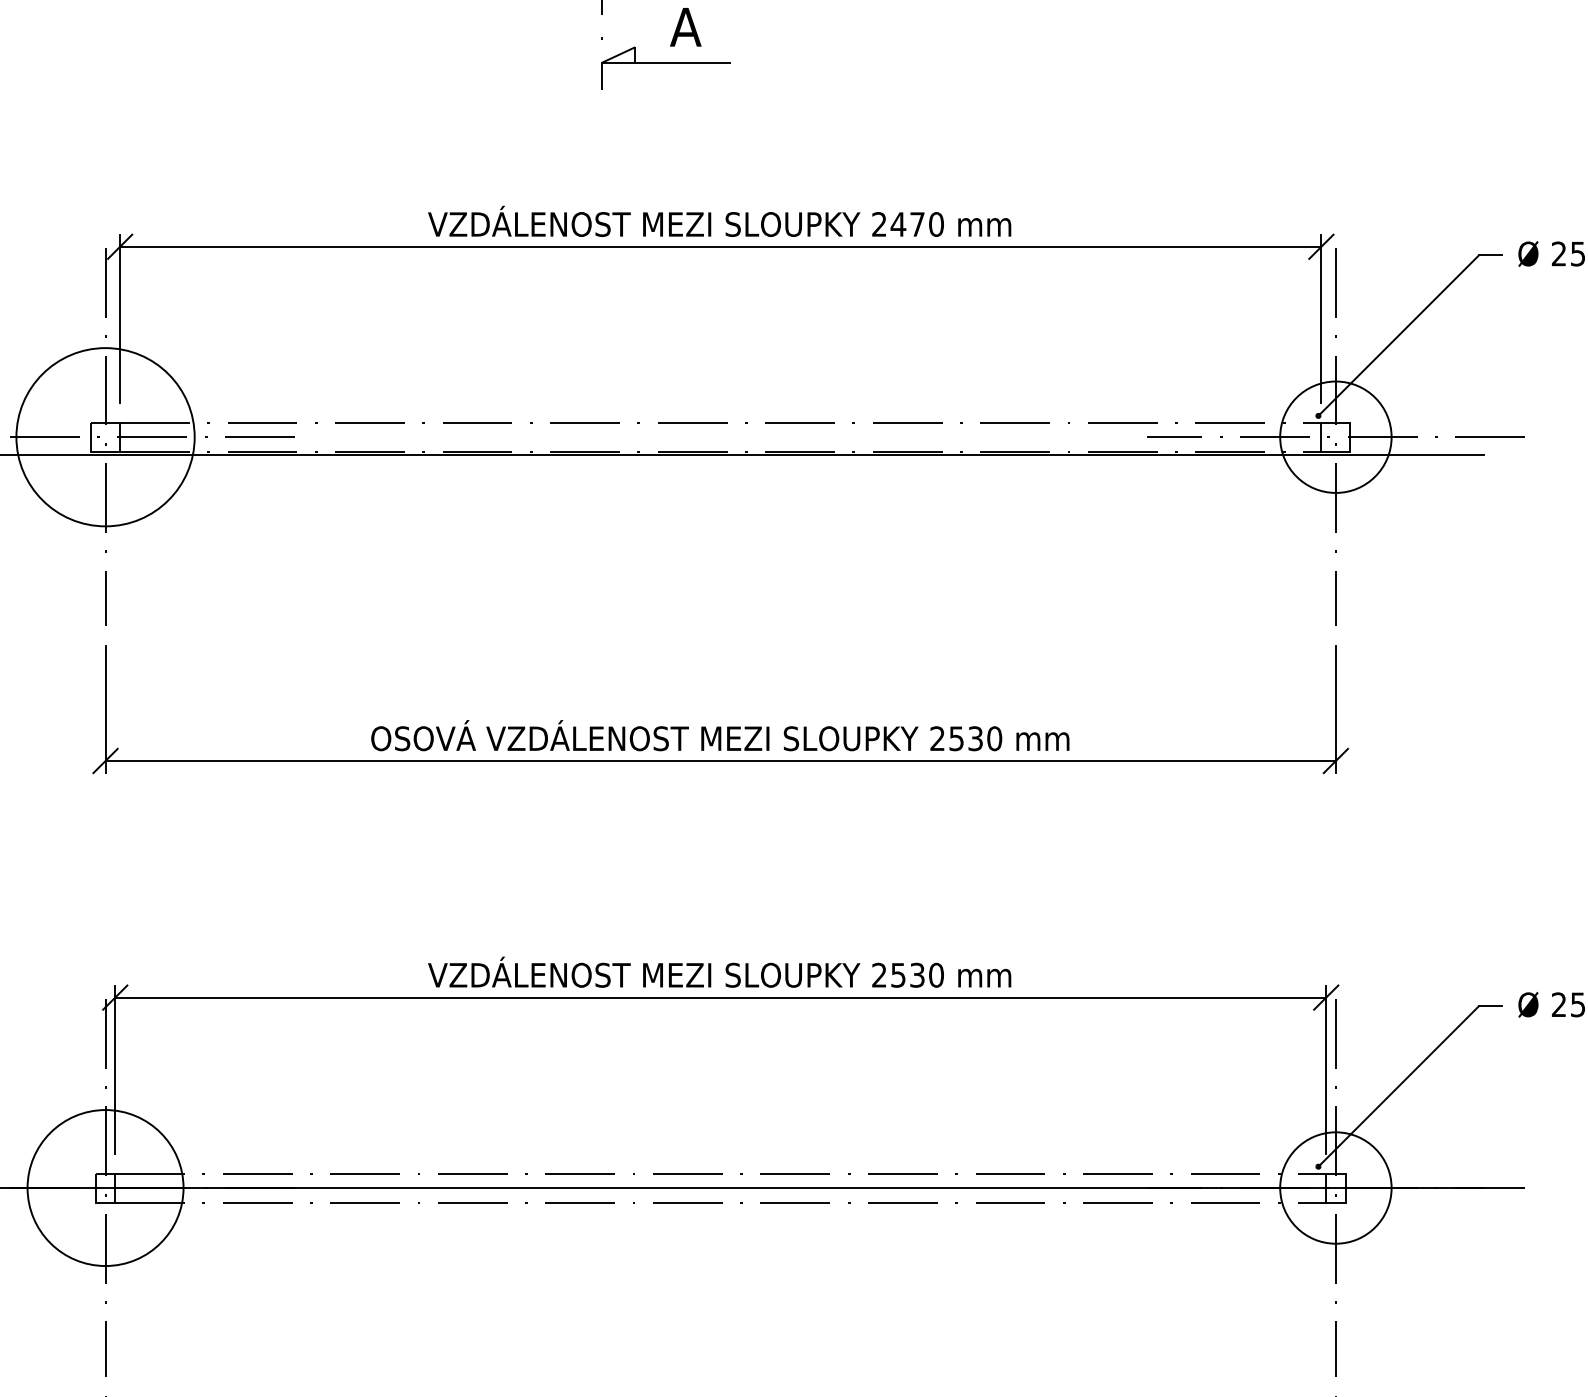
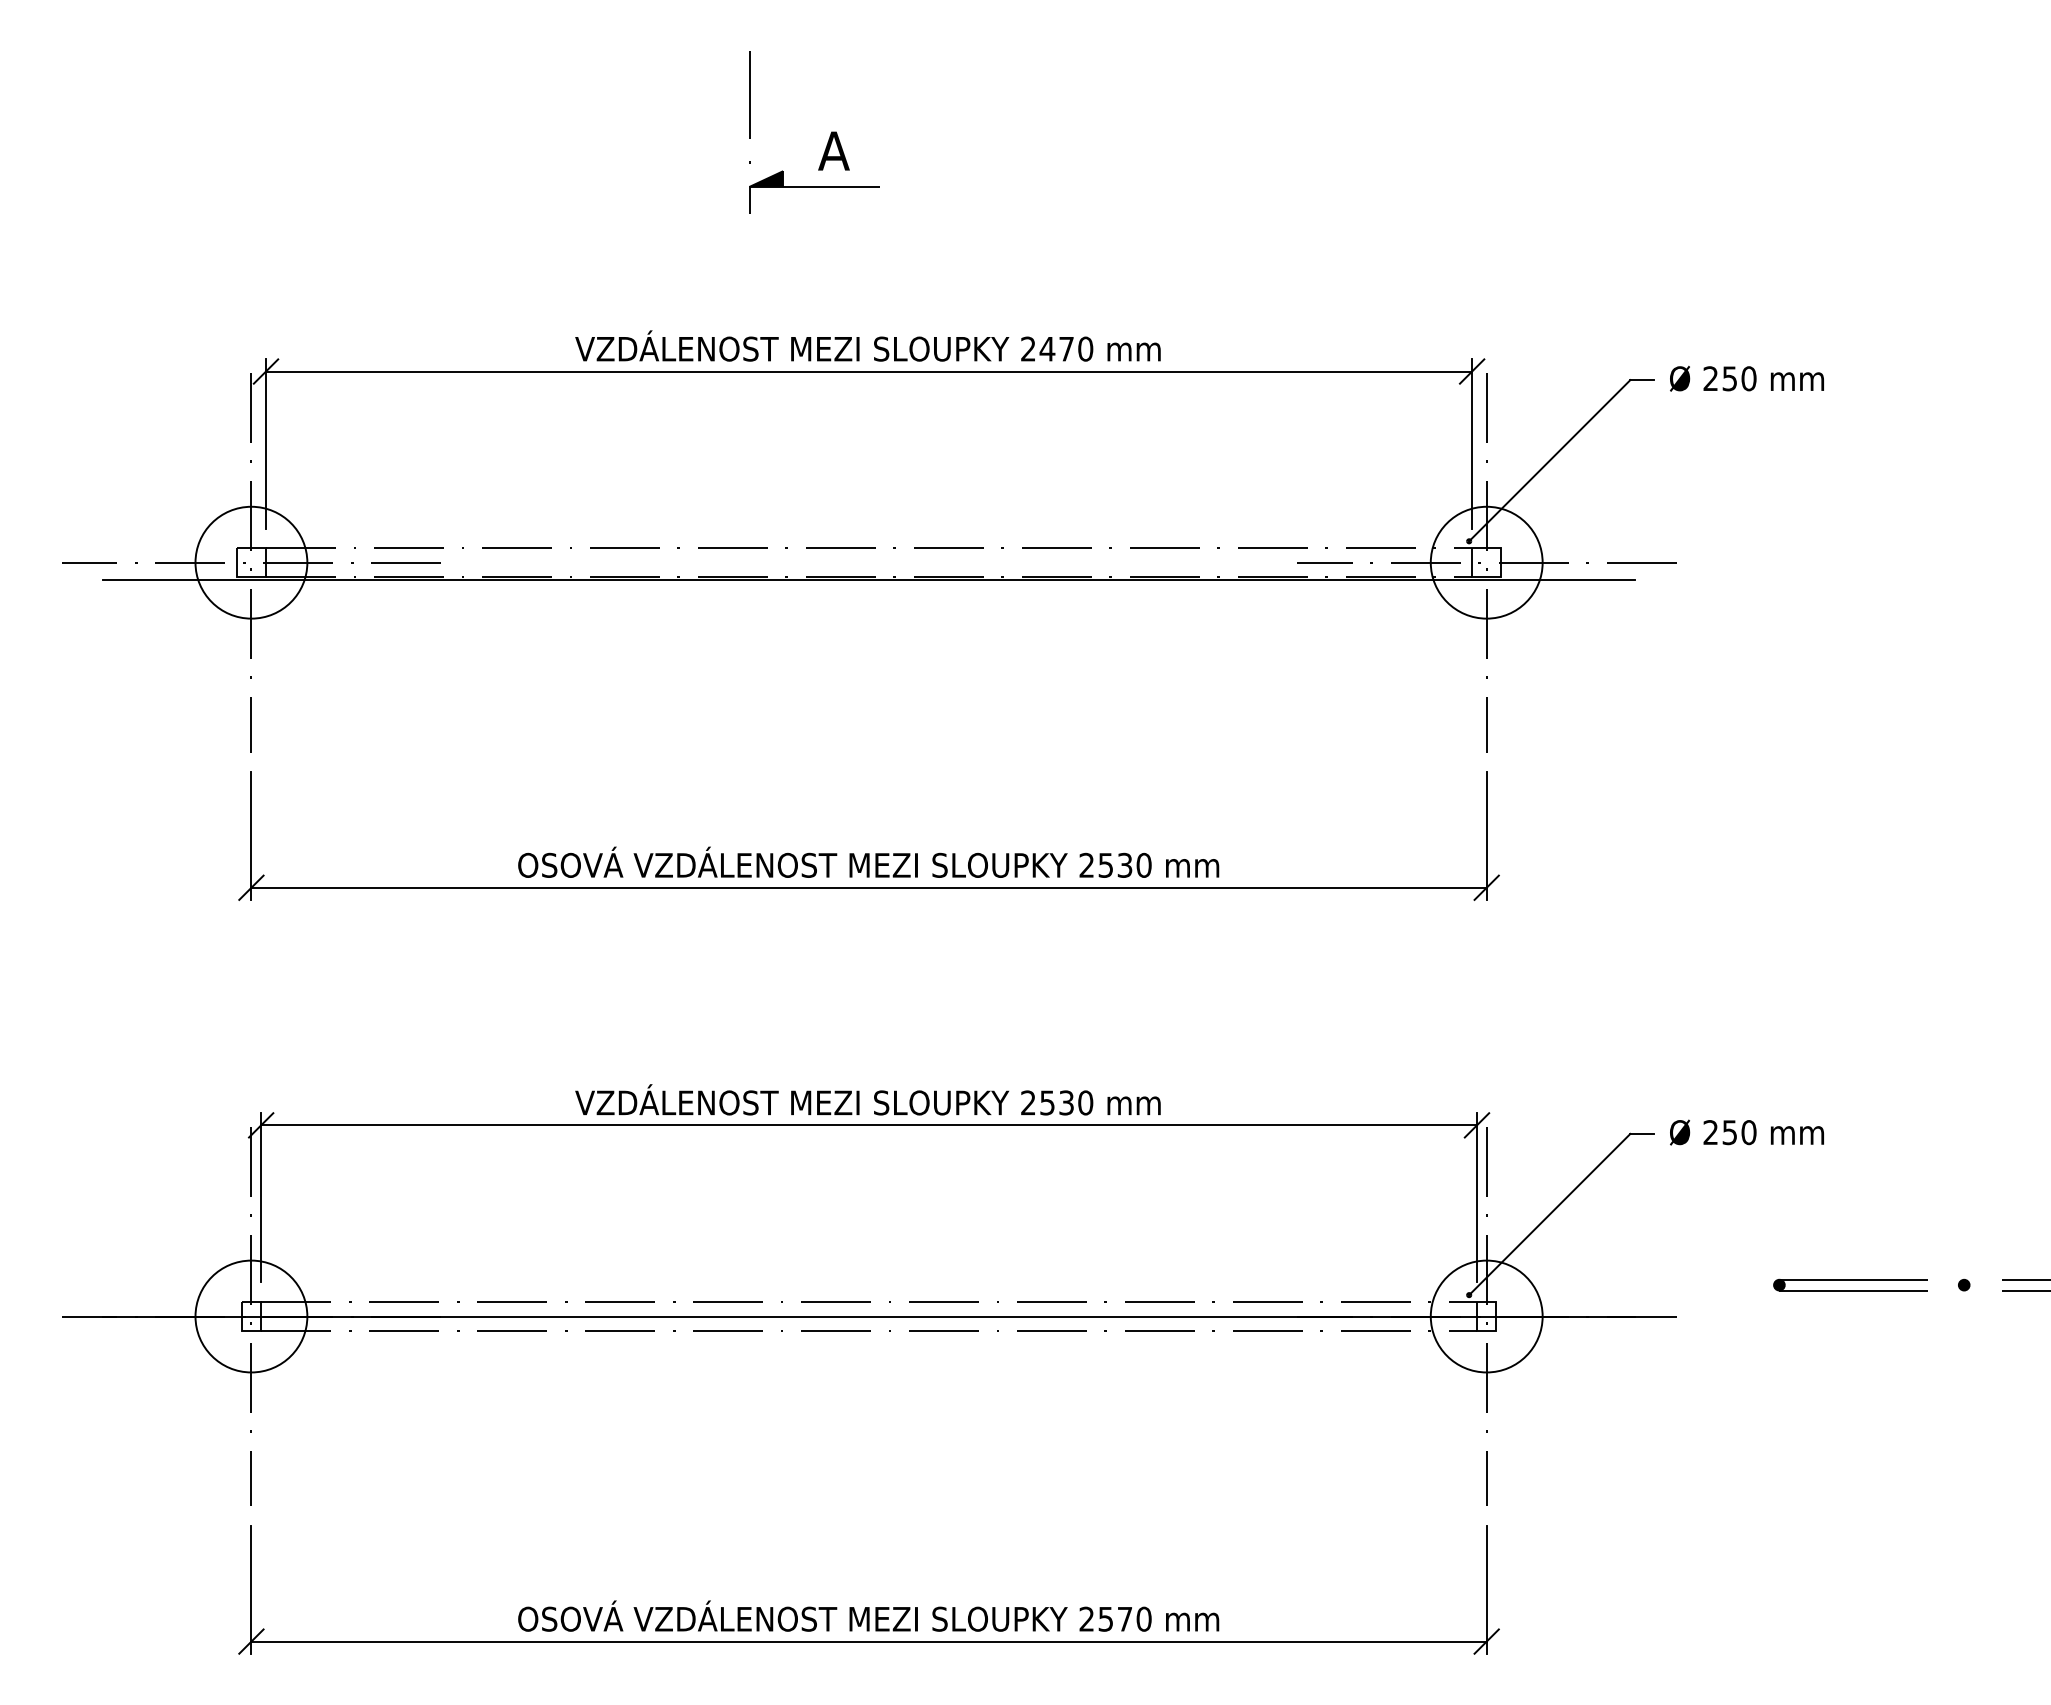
fill: (618, 54) -> (766, 178), added
circle: (105, 437) -> (251, 562), size x0.62
circle: (105, 1188) -> (251, 1316), size x0.71

